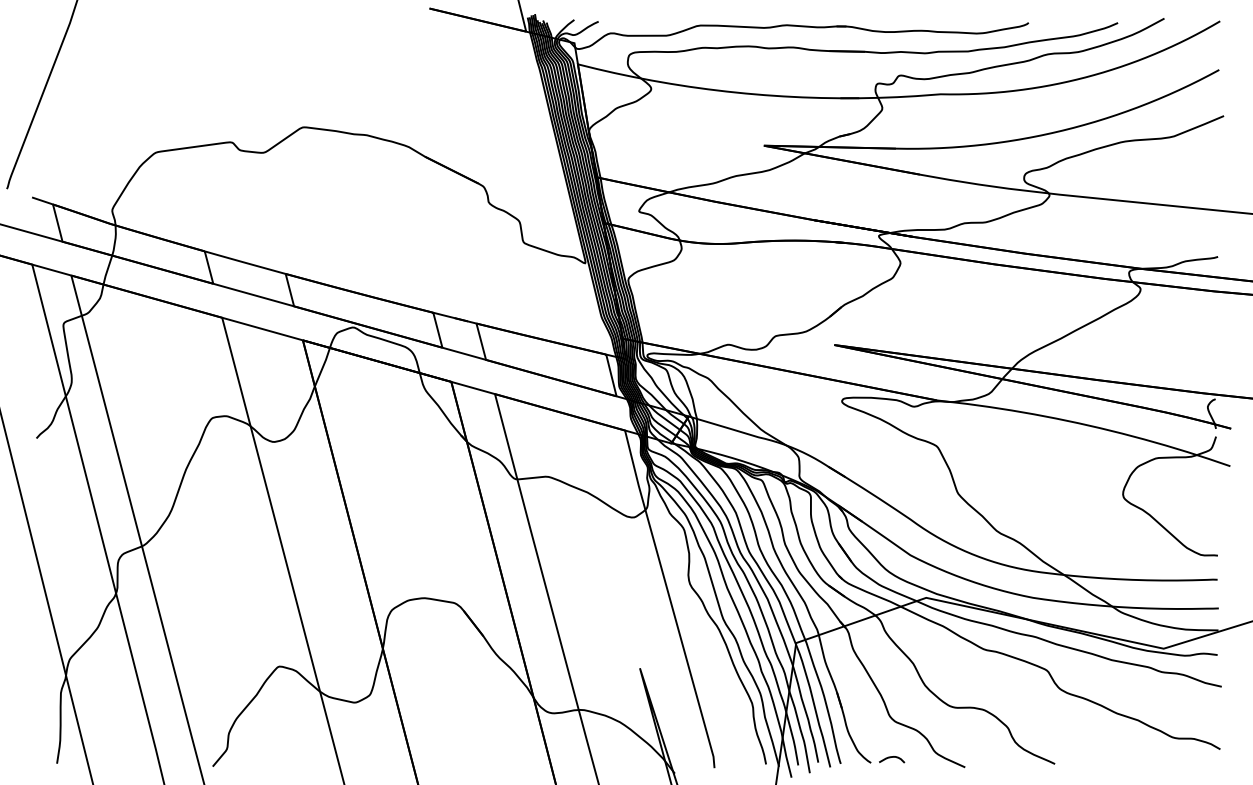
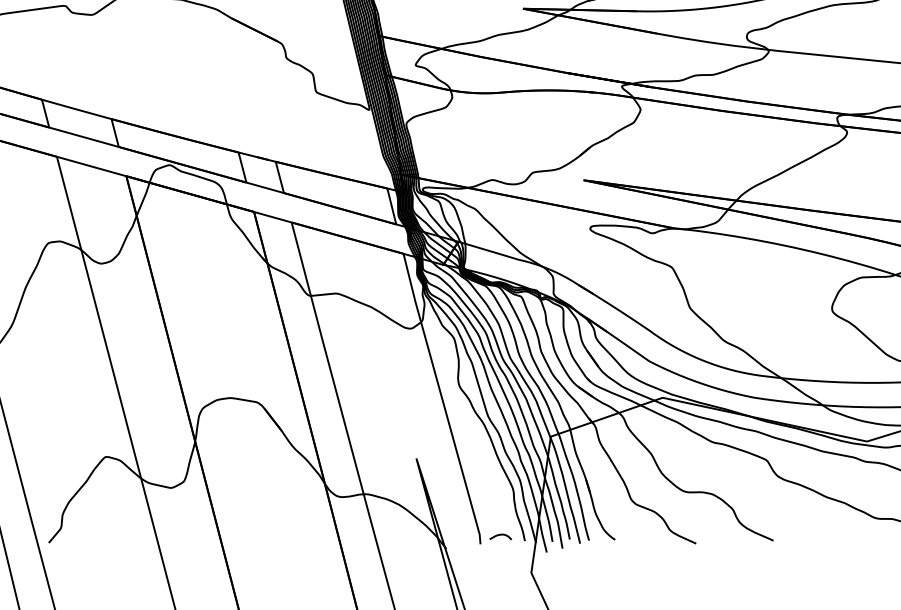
curve: (892, 757) -> (501, 535), moved

